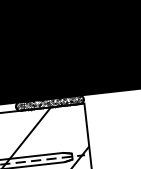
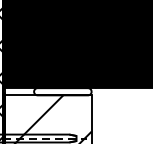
hatch: (49, 102) -> (62, 91), removed

